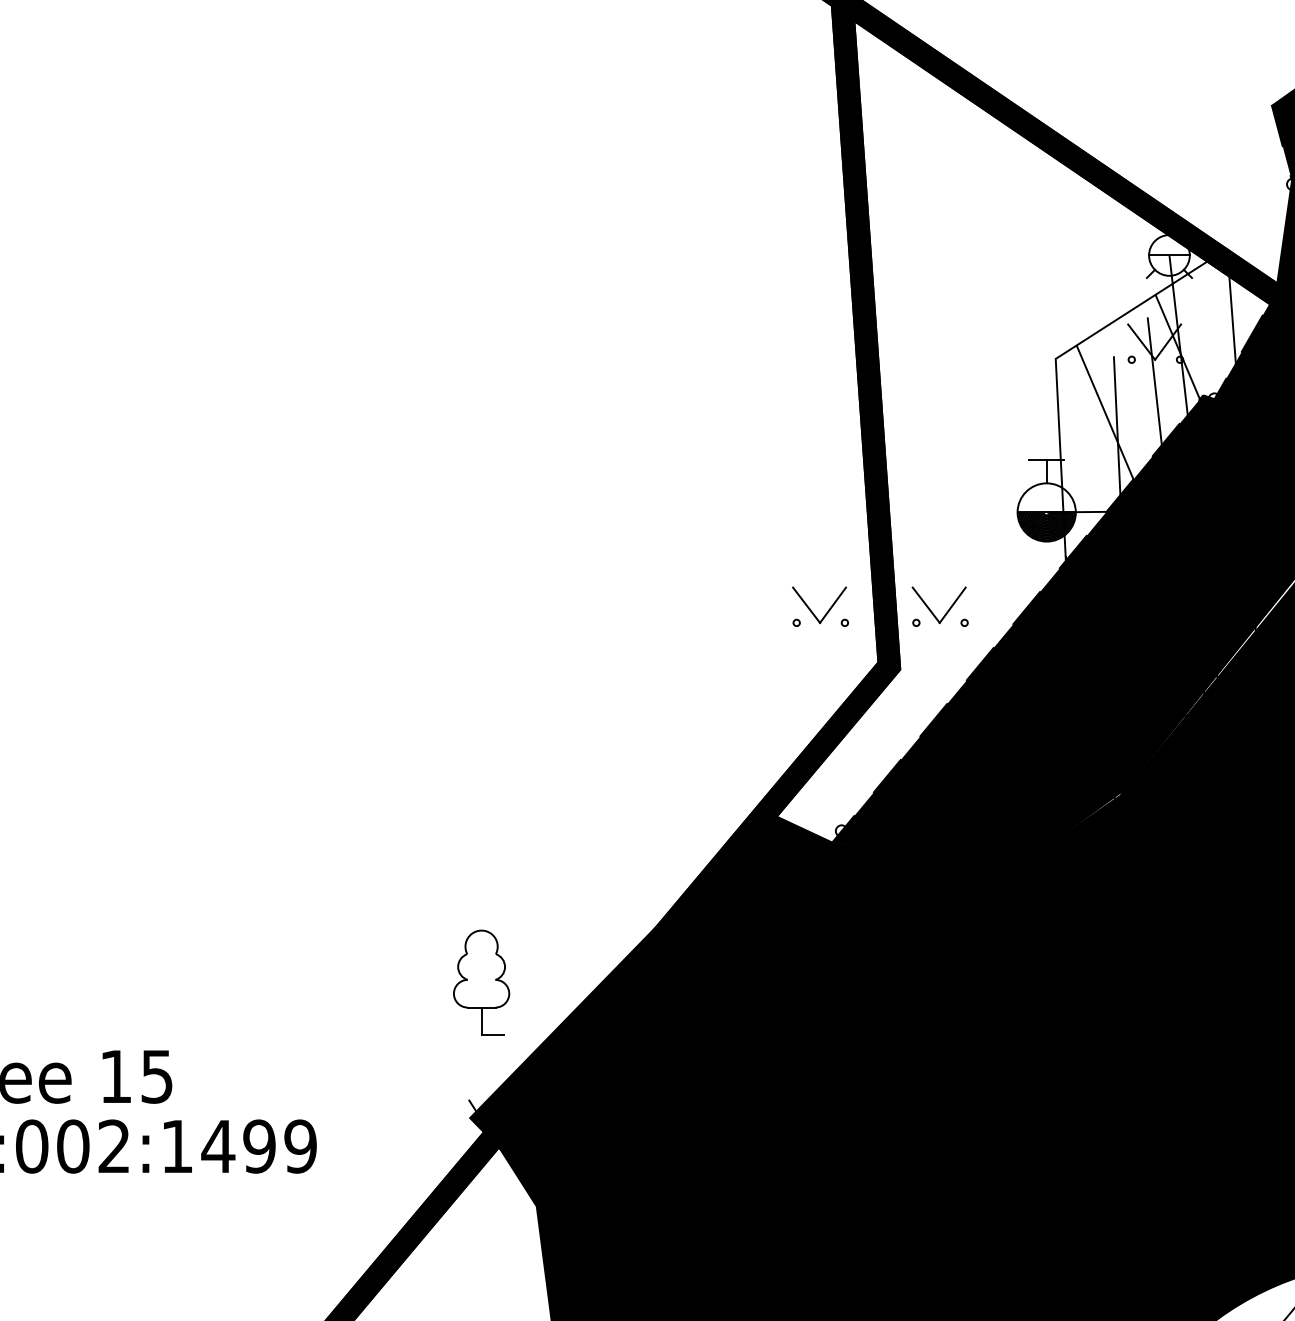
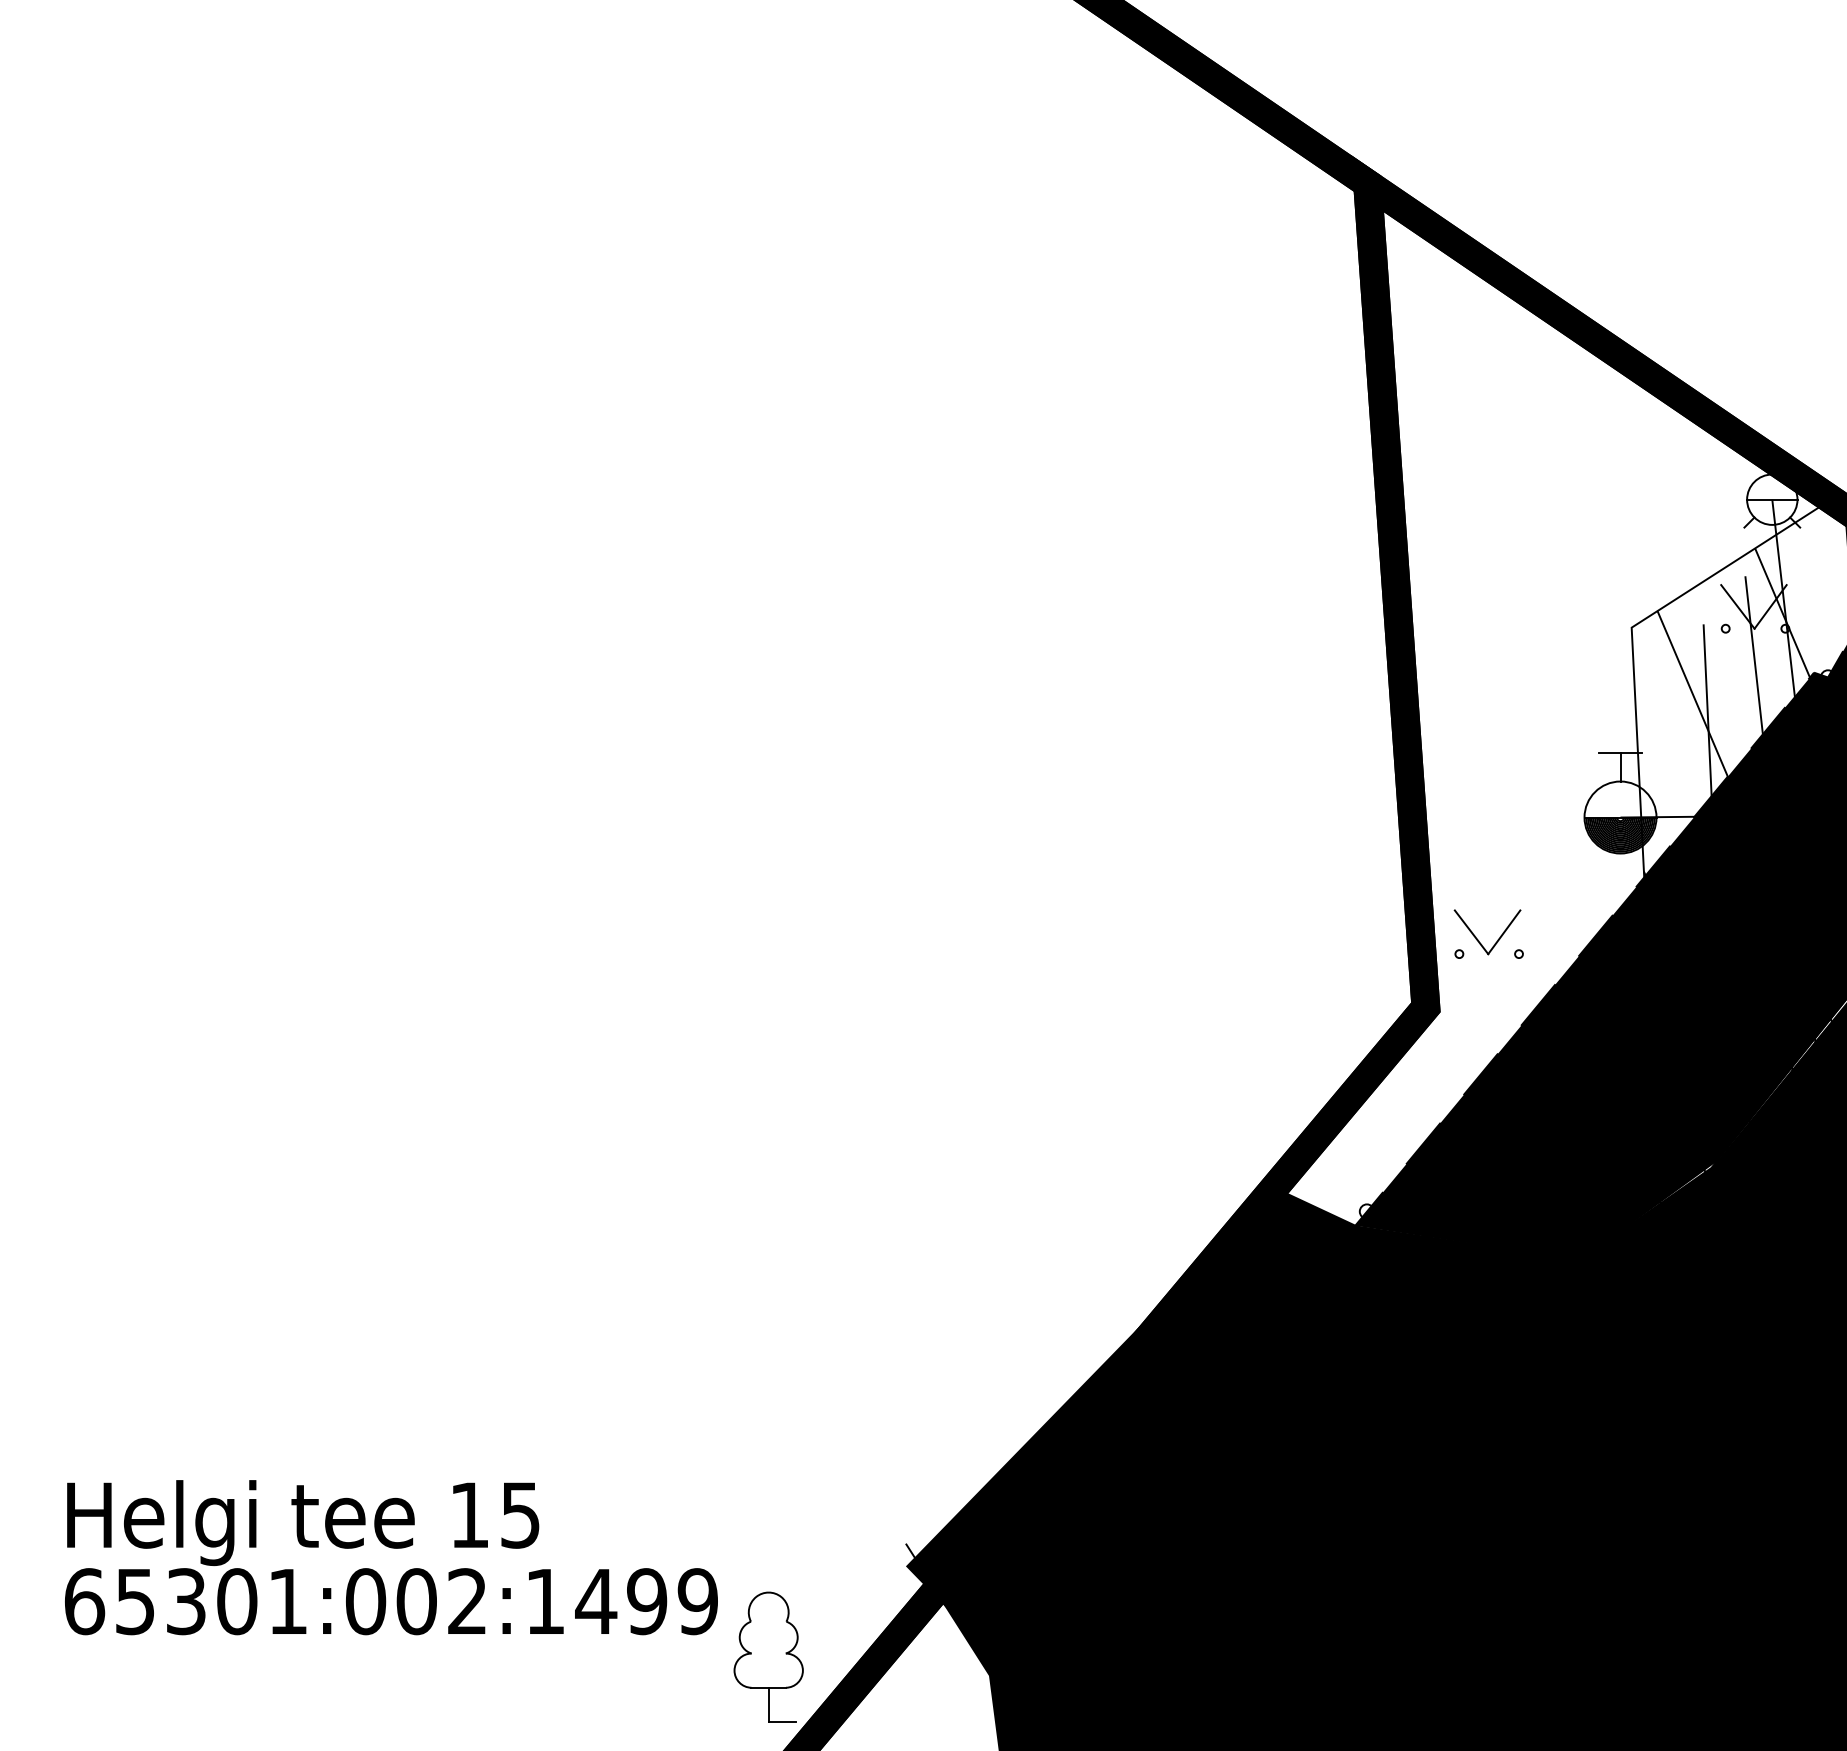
part: (827, 611) -> (1349, 939), removed
part: (481, 982) -> (768, 1656), moved

